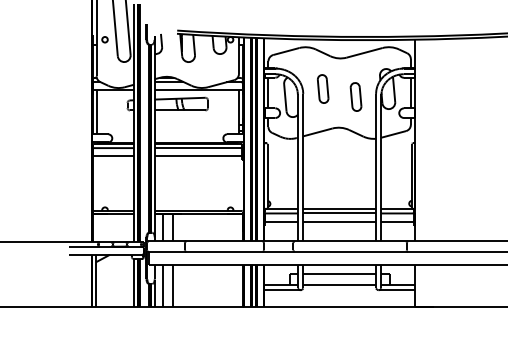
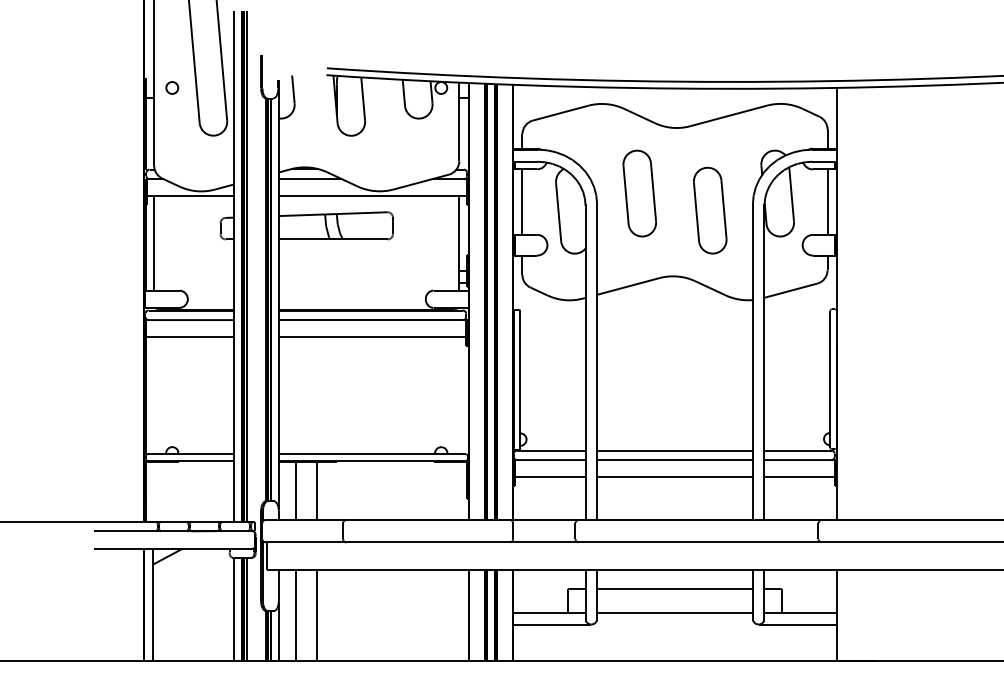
part: (322, 88) -> (638, 192), size x1.43
part: (355, 96) -> (708, 209), size x1.43

